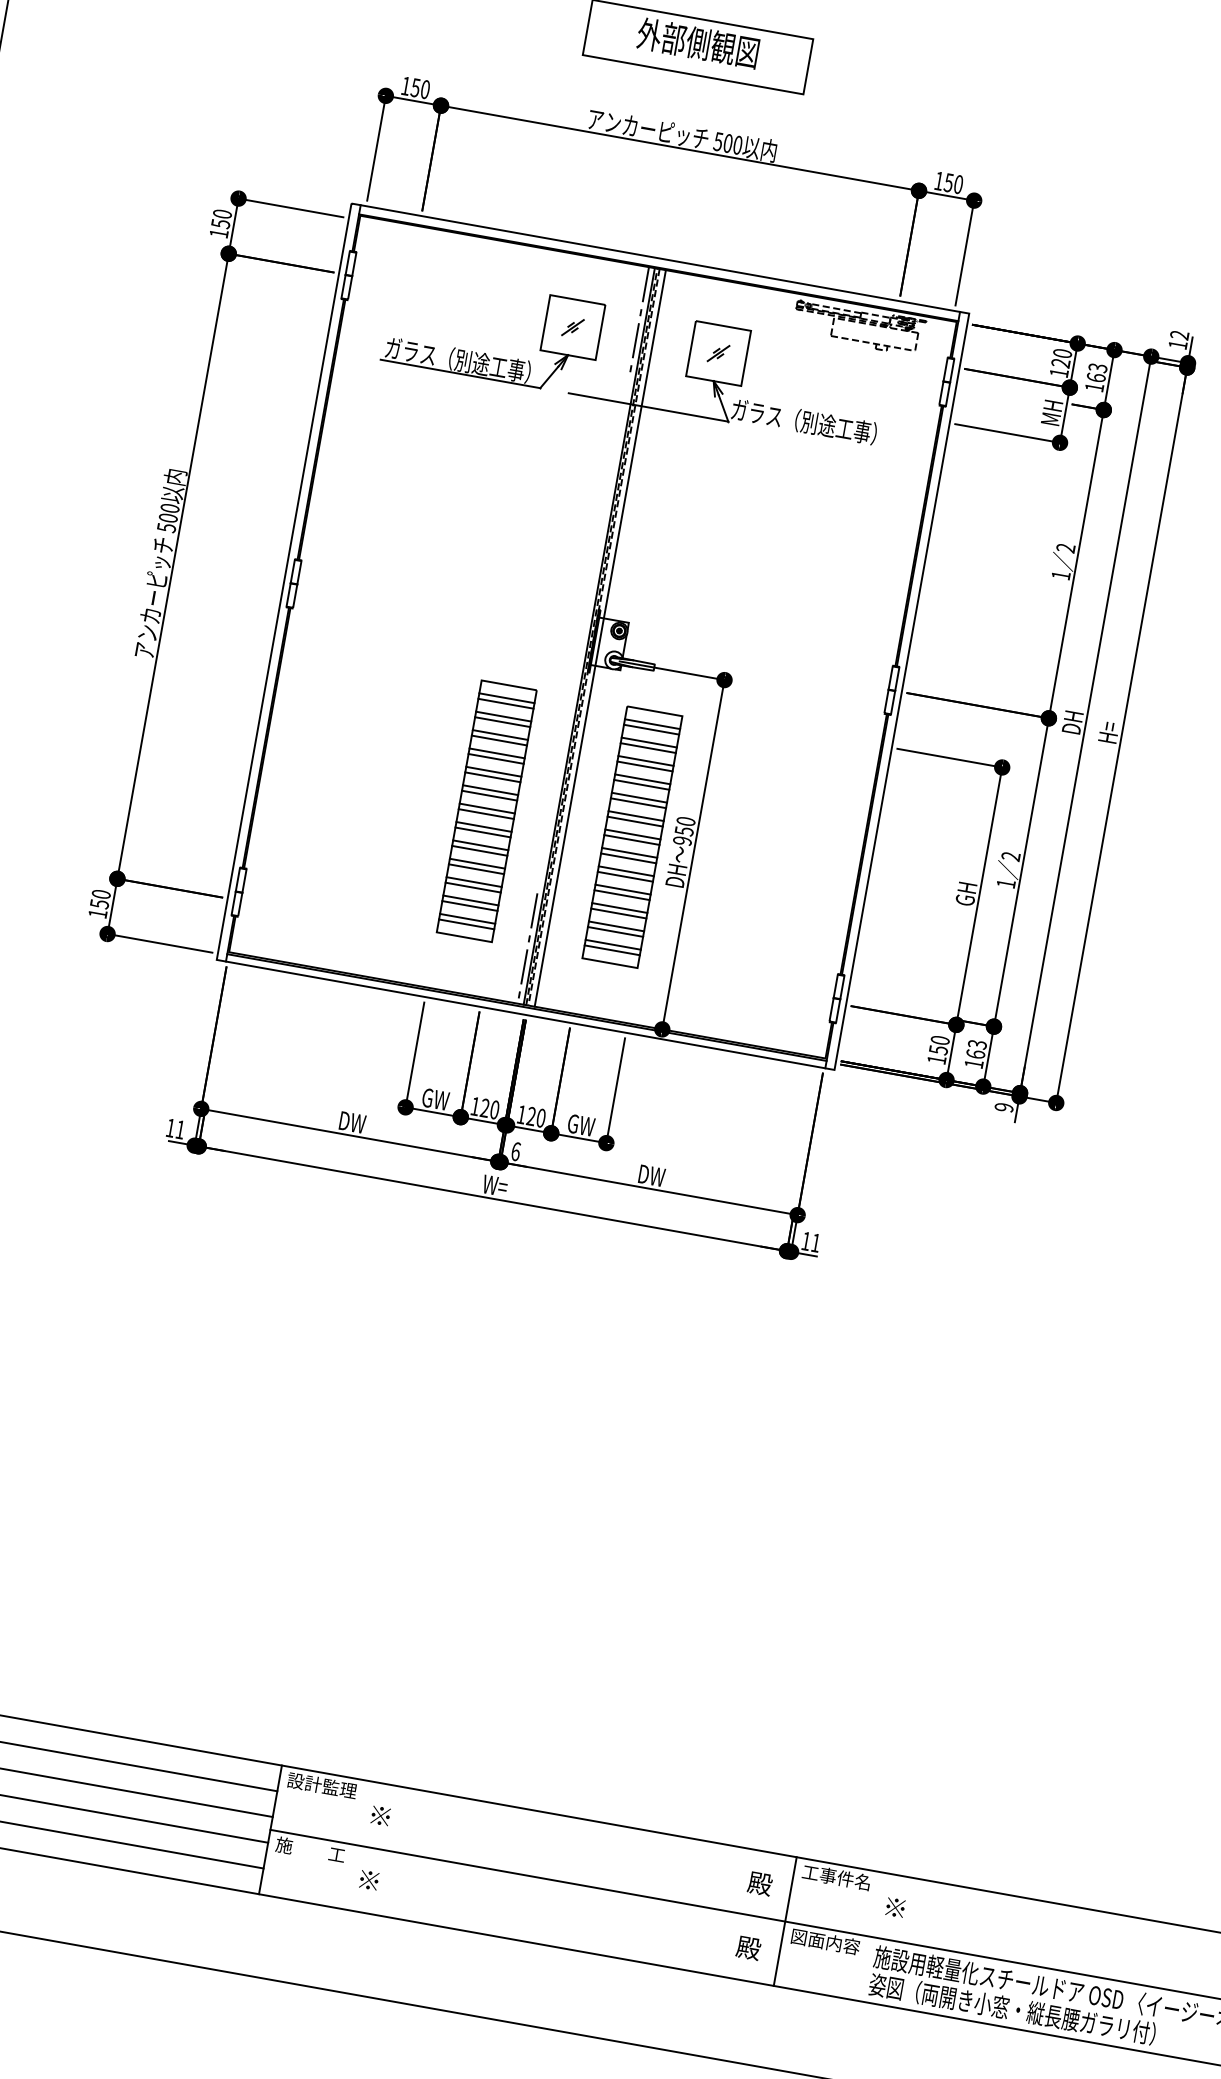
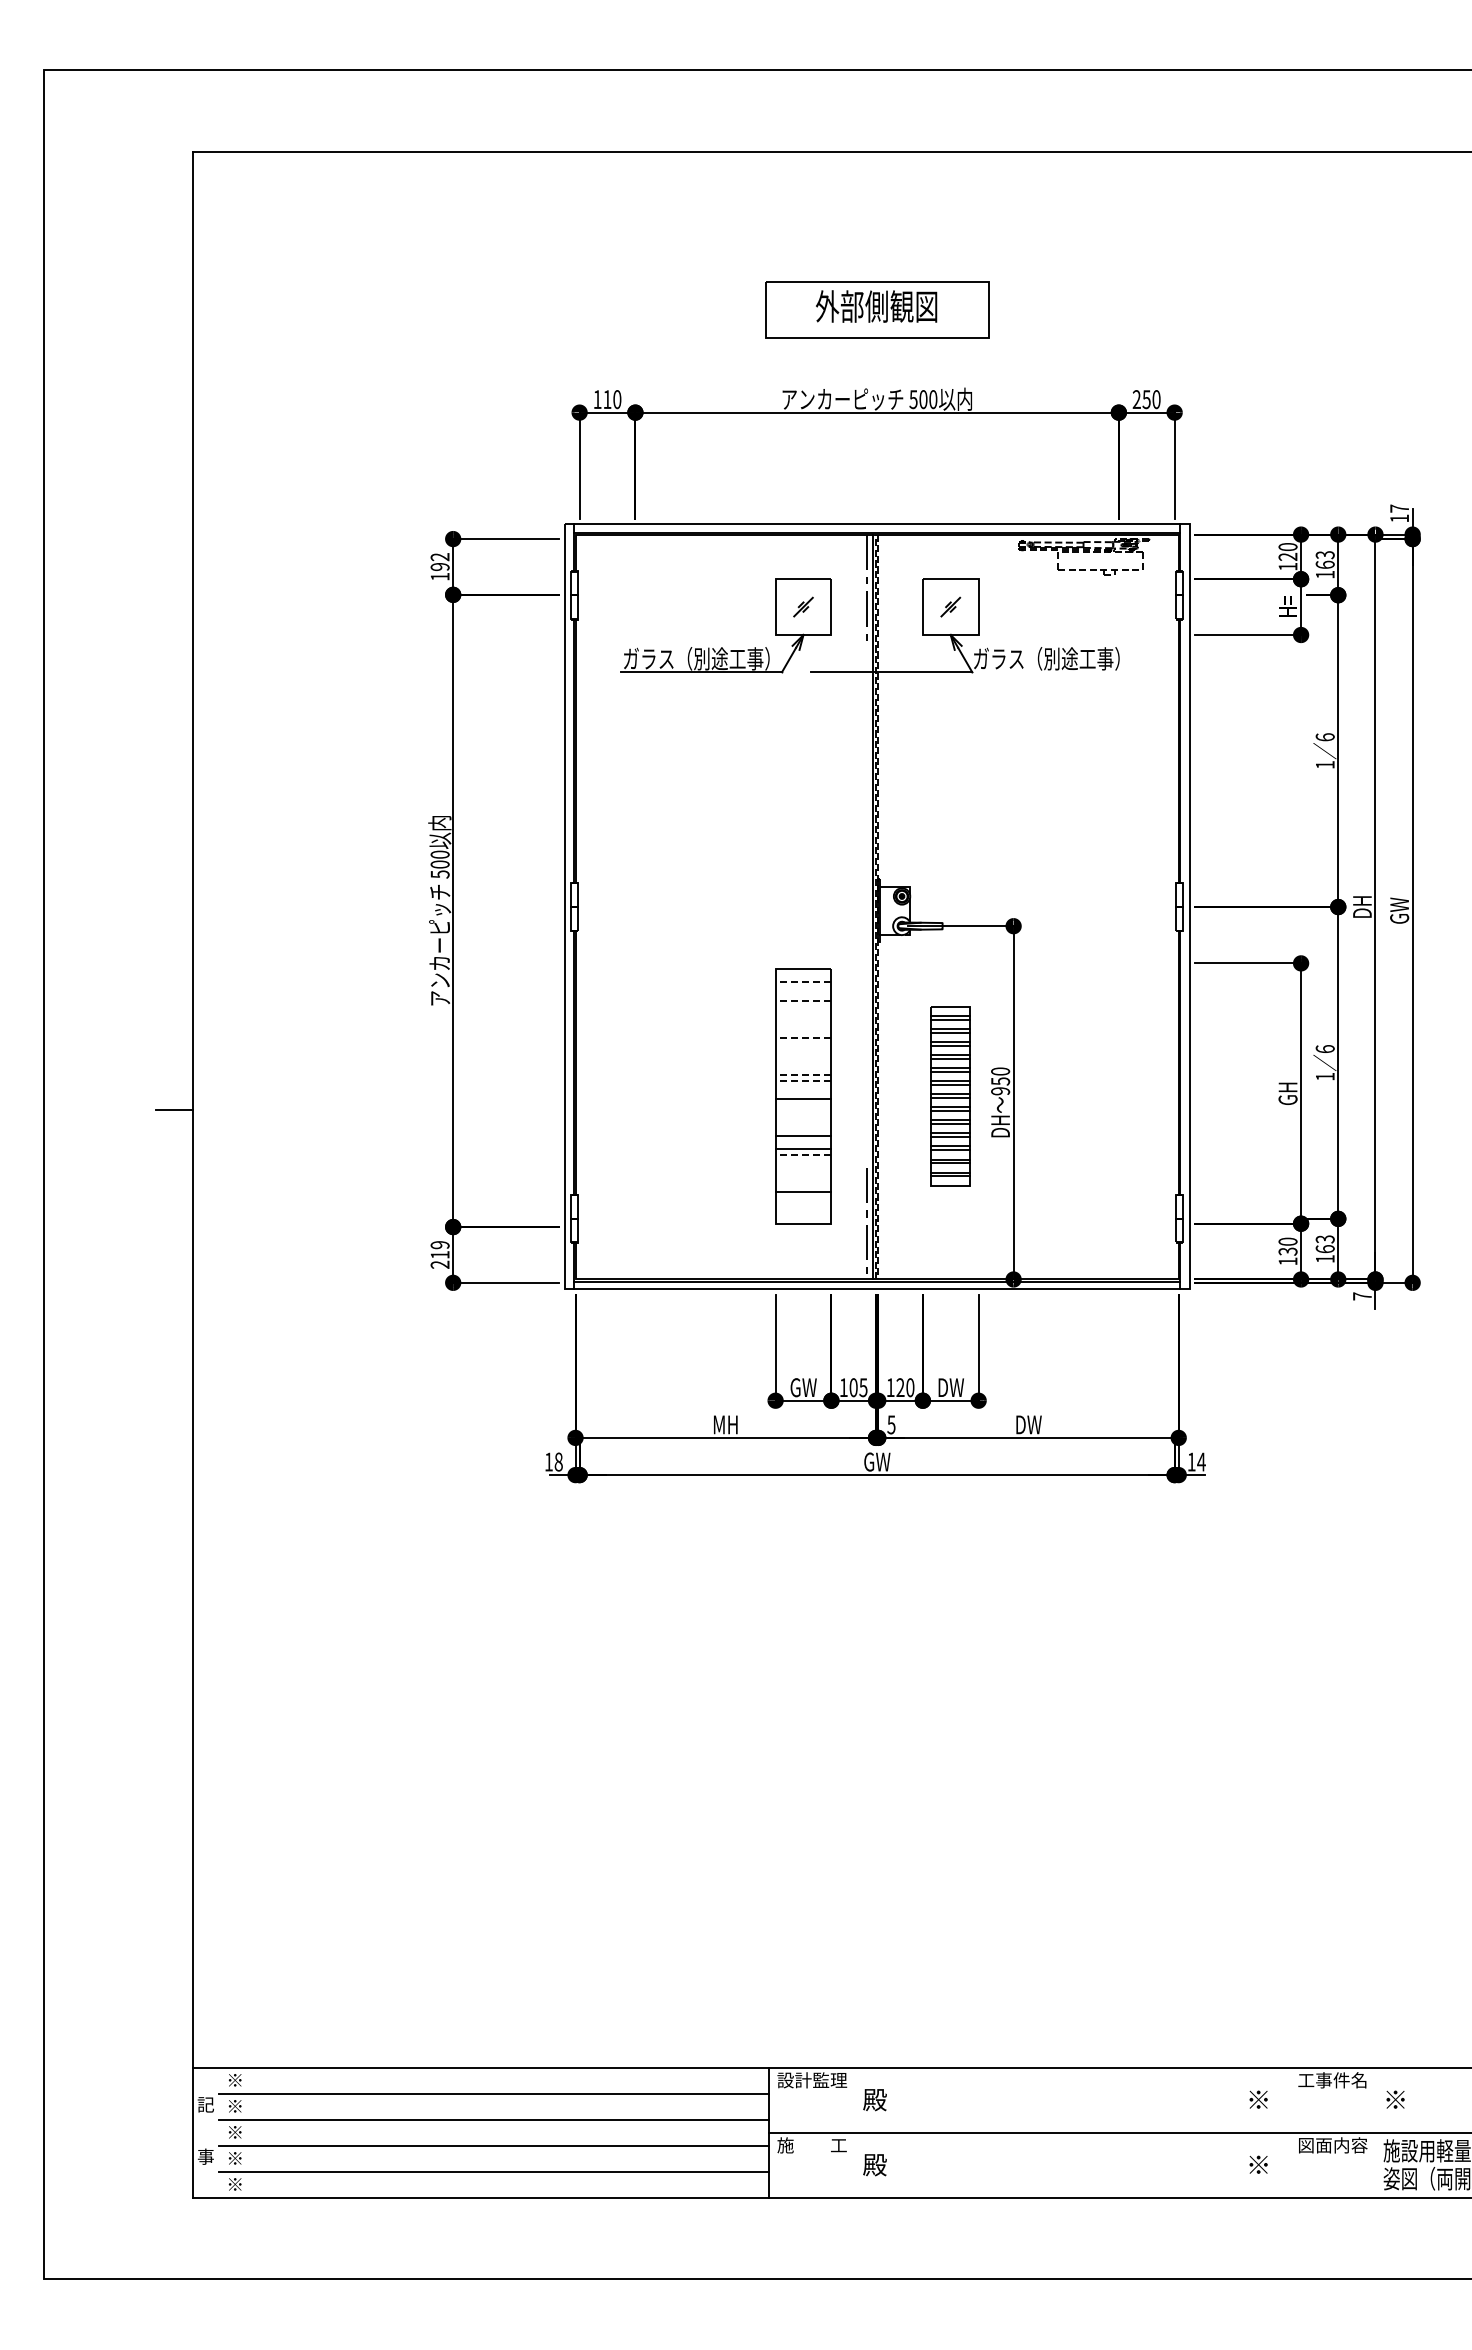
text: (415, 87) -> (607, 399), 150 -> 110
text: (938, 180) -> (1136, 399), 150 -> 250
text: (220, 219) -> (439, 562), 150 -> 192
text: (1179, 335) -> (1399, 508), 12 -> 17
text: (1051, 412) -> (1287, 606), MH -> H=
text: (1065, 548) -> (1324, 737), 2 -> 6
line: (600, 637) -> (884, 906), removed
line: (507, 697) -> (803, 981), solid -> dashed
line: (505, 703) -> (803, 987), removed
line: (503, 716) -> (803, 1000), solid -> dashed
line: (502, 722) -> (803, 1006), removed
text: (1108, 732) -> (1399, 910), H= -> GW
line: (500, 735) -> (803, 1019), removed
line: (499, 740) -> (803, 1024), removed
line: (497, 753) -> (803, 1037), solid -> dashed
line: (496, 759) -> (803, 1043), removed
line: (493, 771) -> (803, 1056), removed
line: (492, 776) -> (803, 1061), removed
line: (490, 789) -> (803, 1074), solid -> dashed
line: (489, 795) -> (803, 1080), solid -> dashed
line: (487, 808) -> (803, 1093), removed
line: (483, 827) -> (803, 1112), removed
line: (483, 832) -> (803, 1117), removed
part: (632, 837) -> (950, 1096), size x0.7
line: (480, 845) -> (803, 1130), removed
text: (1010, 856) -> (1324, 1049), 2 -> 6
line: (476, 868) -> (803, 1154), solid -> dashed
line: (474, 881) -> (803, 1167), removed
line: (473, 887) -> (803, 1173), removed
line: (470, 900) -> (803, 1186), removed
text: (99, 903) -> (439, 1254), 150 -> 219
line: (467, 919) -> (803, 1205), removed
line: (466, 924) -> (803, 1210), removed
text: (938, 1049) -> (1287, 1251), 150 -> 130
text: (1003, 1107) -> (1361, 1296), 9 -> 7
text: (489, 1108) -> (858, 1387), 120 -> 105
text: (351, 1122) -> (725, 1424), DW -> MH
text: (572, 1123) -> (942, 1387), GW -> DW
text: (180, 1129) -> (558, 1461), 11 -> 18
text: (516, 1151) -> (891, 1424), 6 -> 5
text: (495, 1185) -> (877, 1461), W= -> GW
text: (816, 1242) -> (1201, 1461), 11 -> 14
text: (380, 1816) -> (874, 2100), ※ -> 殿
text: (368, 1880) -> (874, 2165), ※ -> 殿
text: (759, 1884) -> (1258, 2100), 殿 -> ※
line: (784, 1921) -> (1289, 2132), removed
text: (748, 1948) -> (1258, 2165), 殿 -> ※

